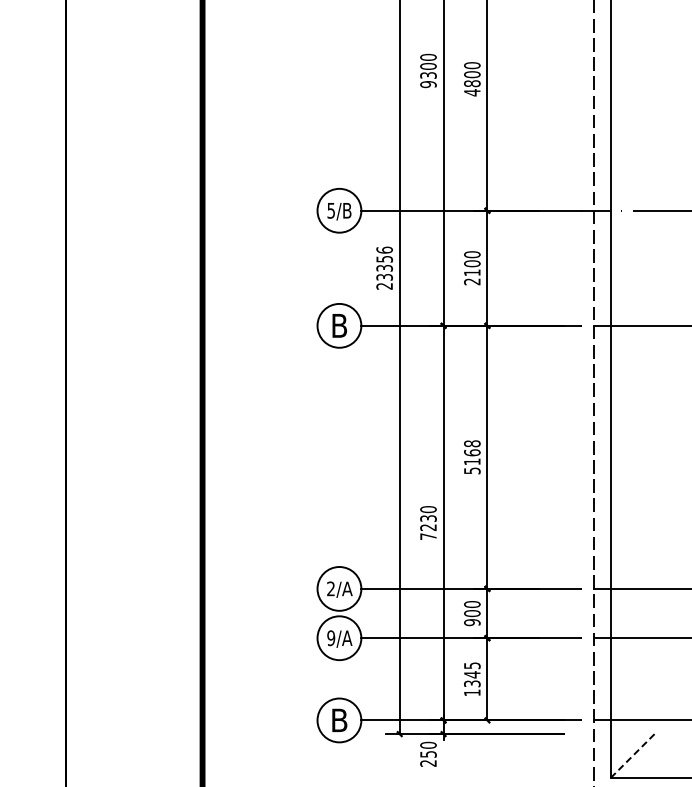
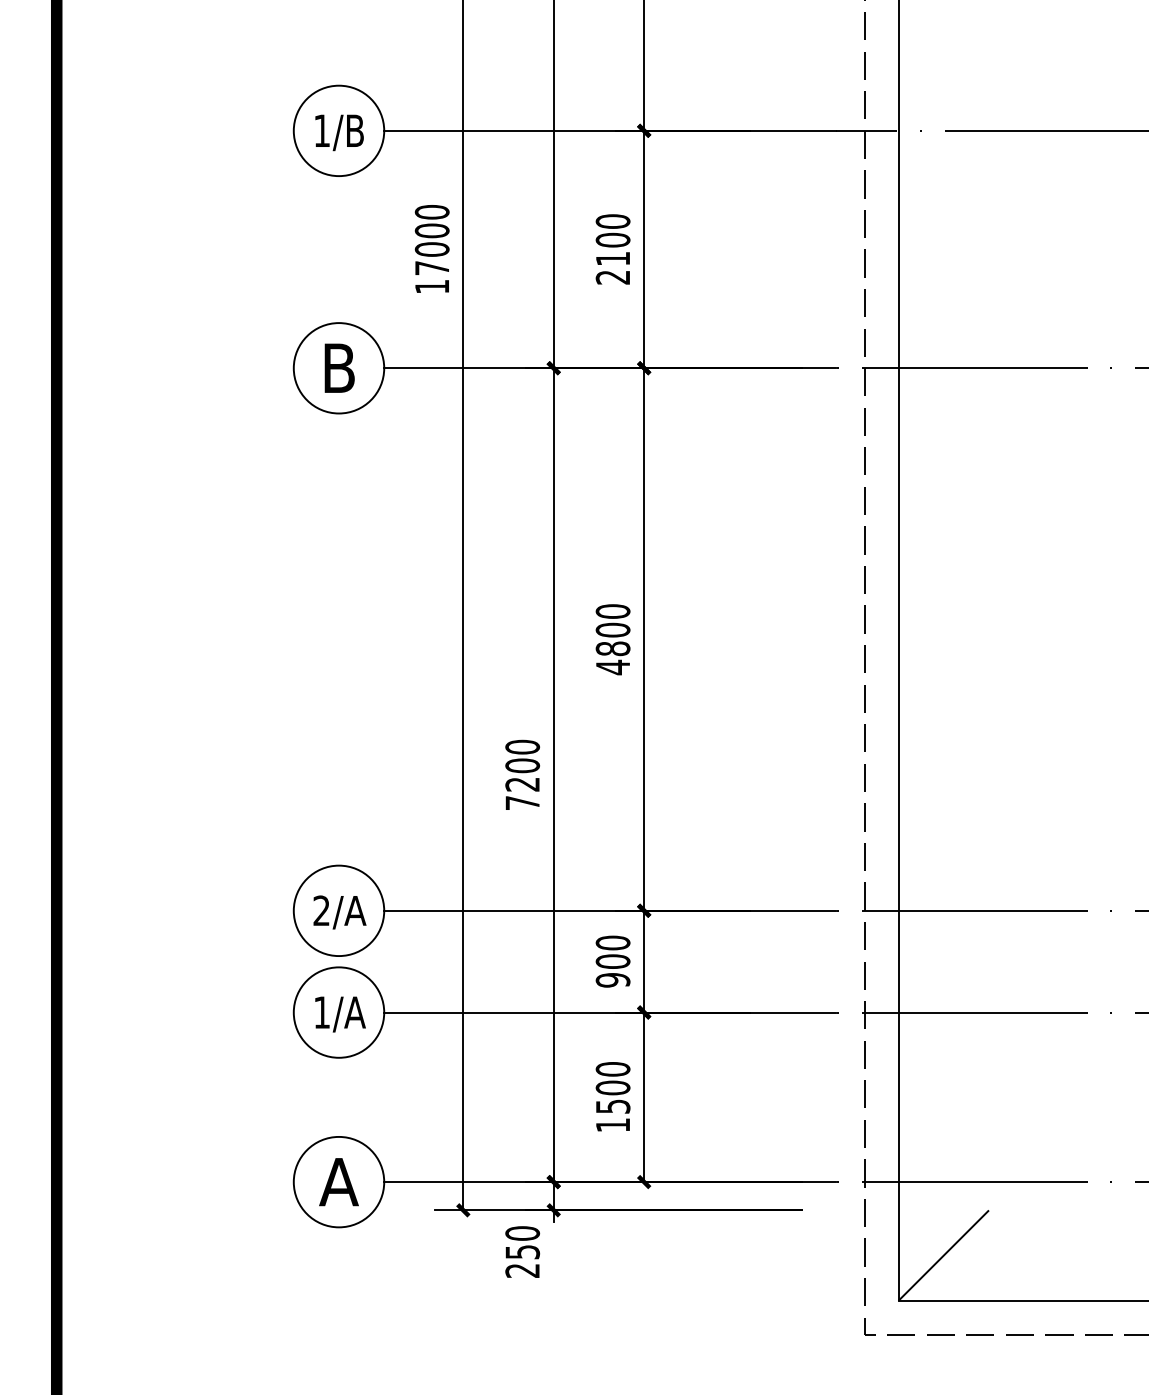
text: (330, 210) -> (320, 130), 5/B -> 1/B
text: (384, 267) -> (431, 247), 23356 -> 17000
text: (472, 457) -> (613, 639), 5168 -> 4800
text: (428, 518) -> (522, 765), 7230 -> 7200
text: (331, 638) -> (322, 1013), 9/A -> 1/A
text: (472, 674) -> (613, 1087), 1345 -> 1500
text: (338, 720) -> (337, 1182), B -> A
line: (632, 756) -> (943, 1256), dashed -> solid

